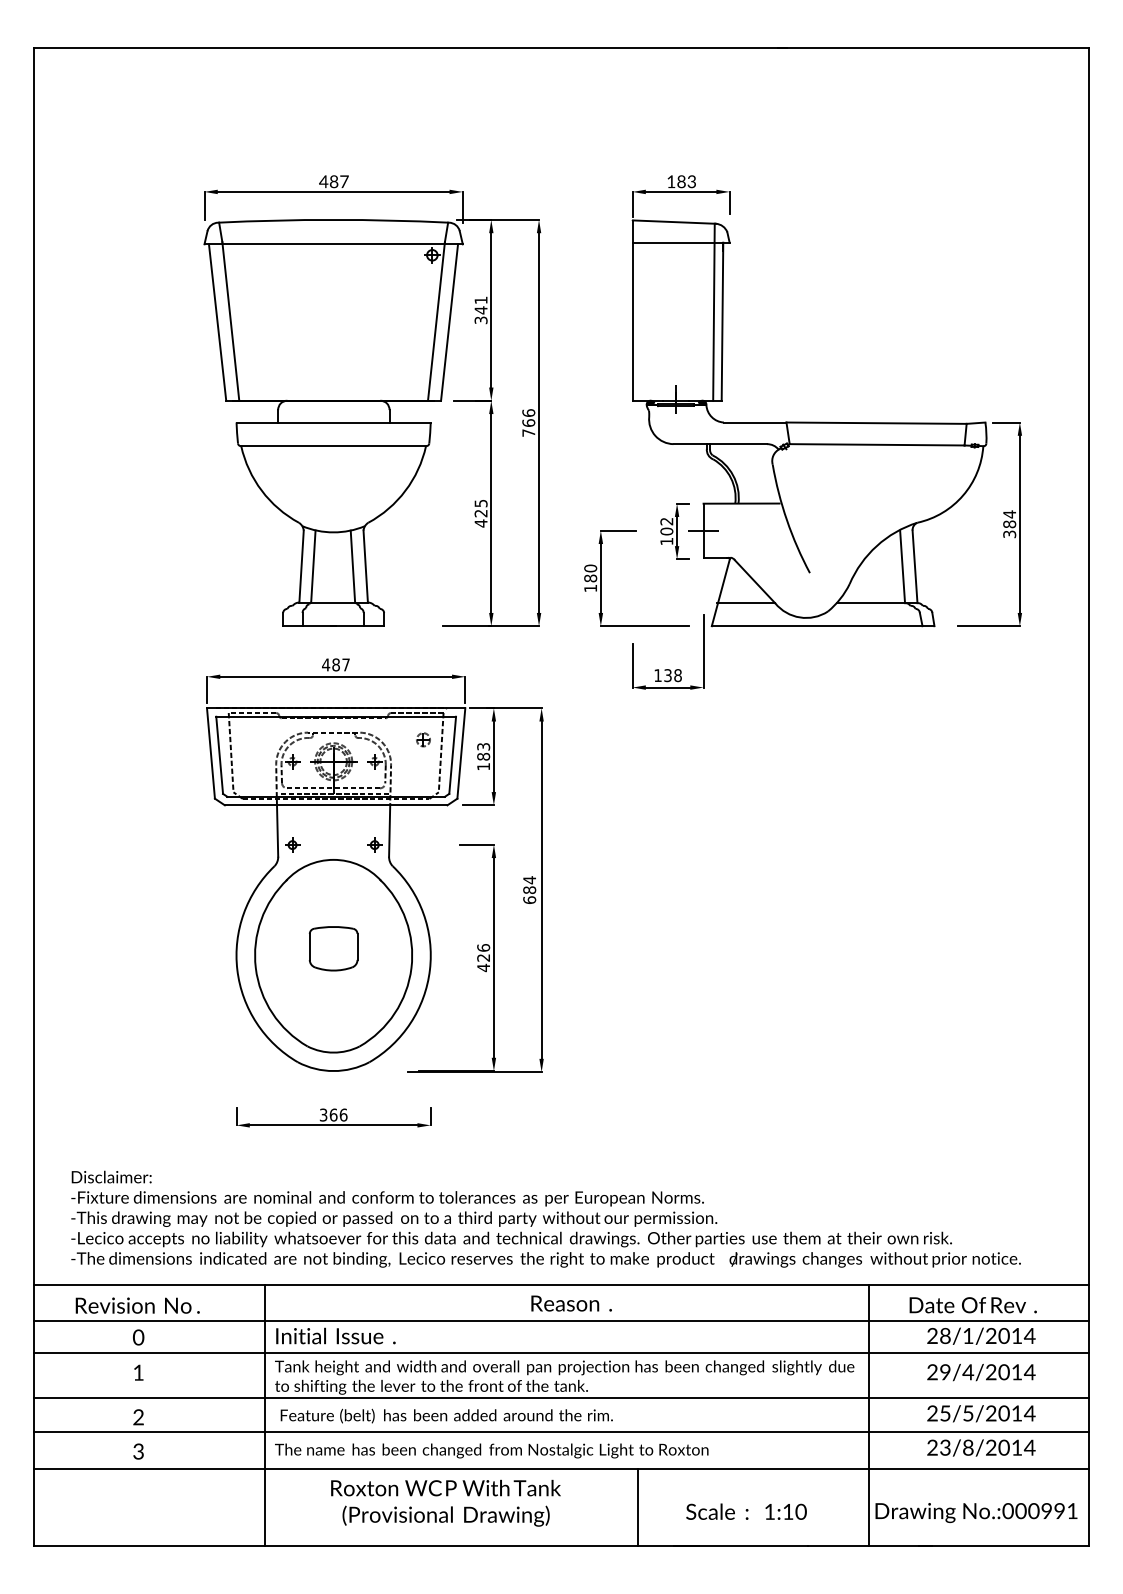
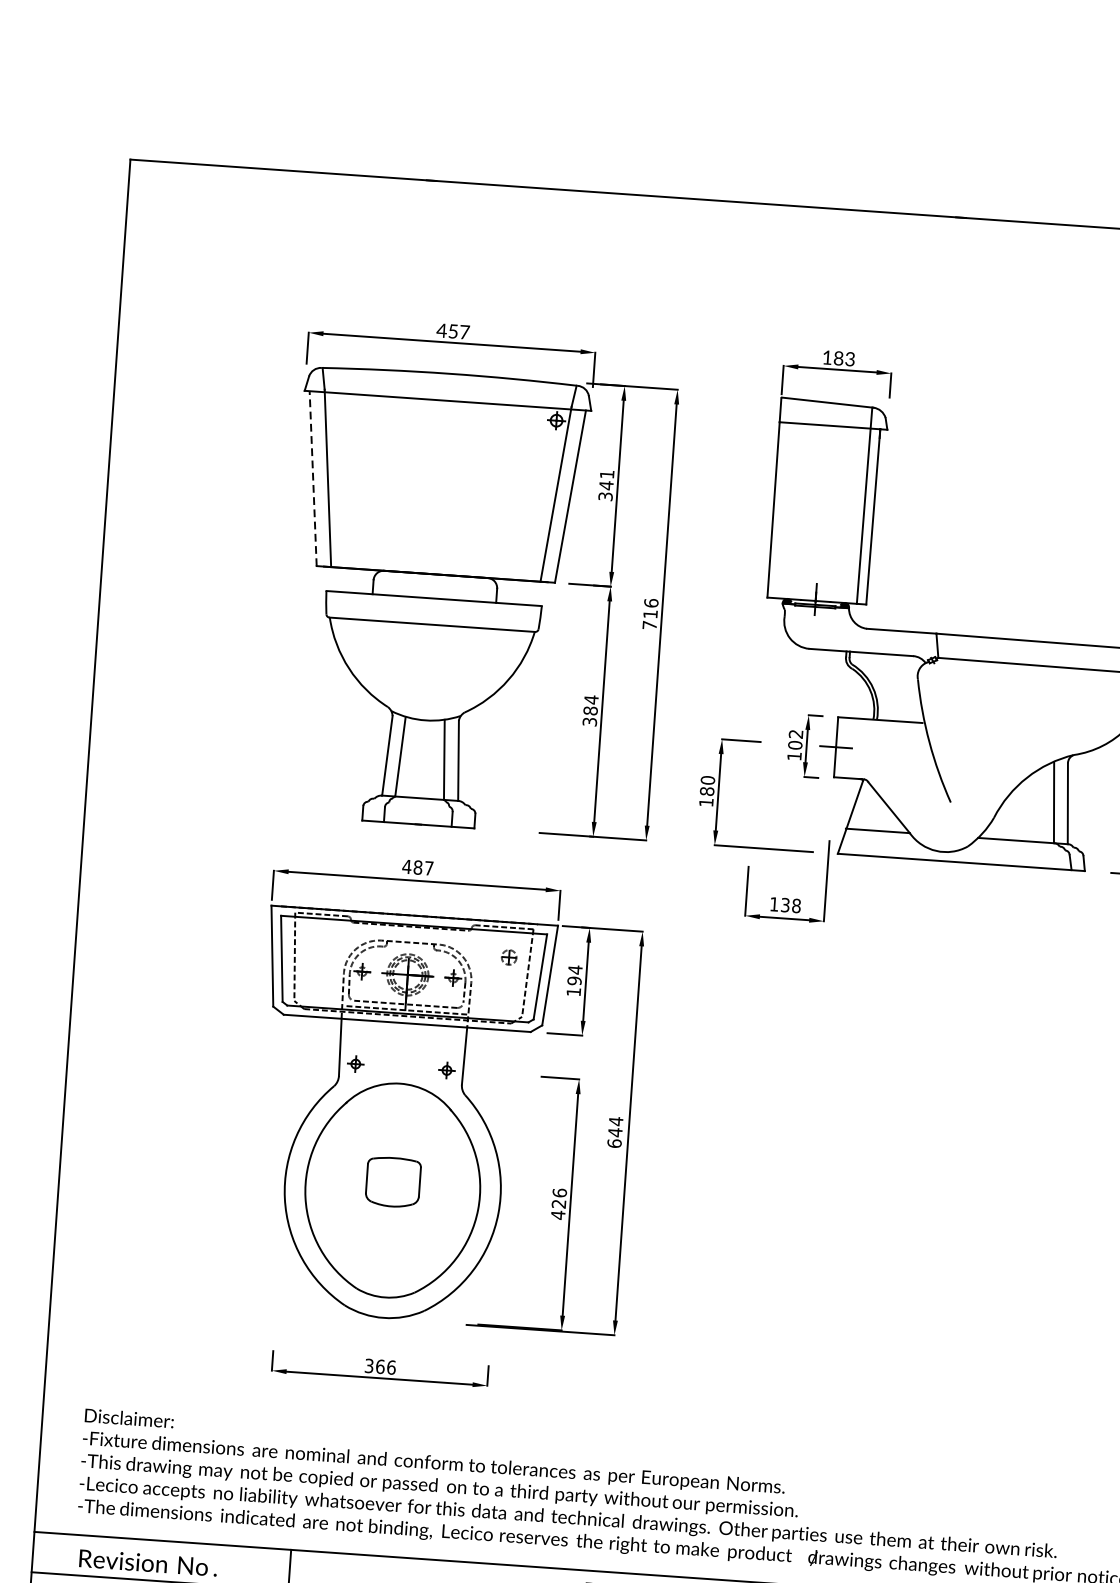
text: (333, 181) -> (452, 331), 487 -> 457
line: (217, 322) -> (313, 478), solid -> dashed
text: (528, 422) -> (650, 613), 766 -> 716
text: (480, 513) -> (589, 710), 425 -> 384
text: (483, 751) -> (574, 975), 183 -> 194
text: (529, 890) -> (615, 1132), 684 -> 644

